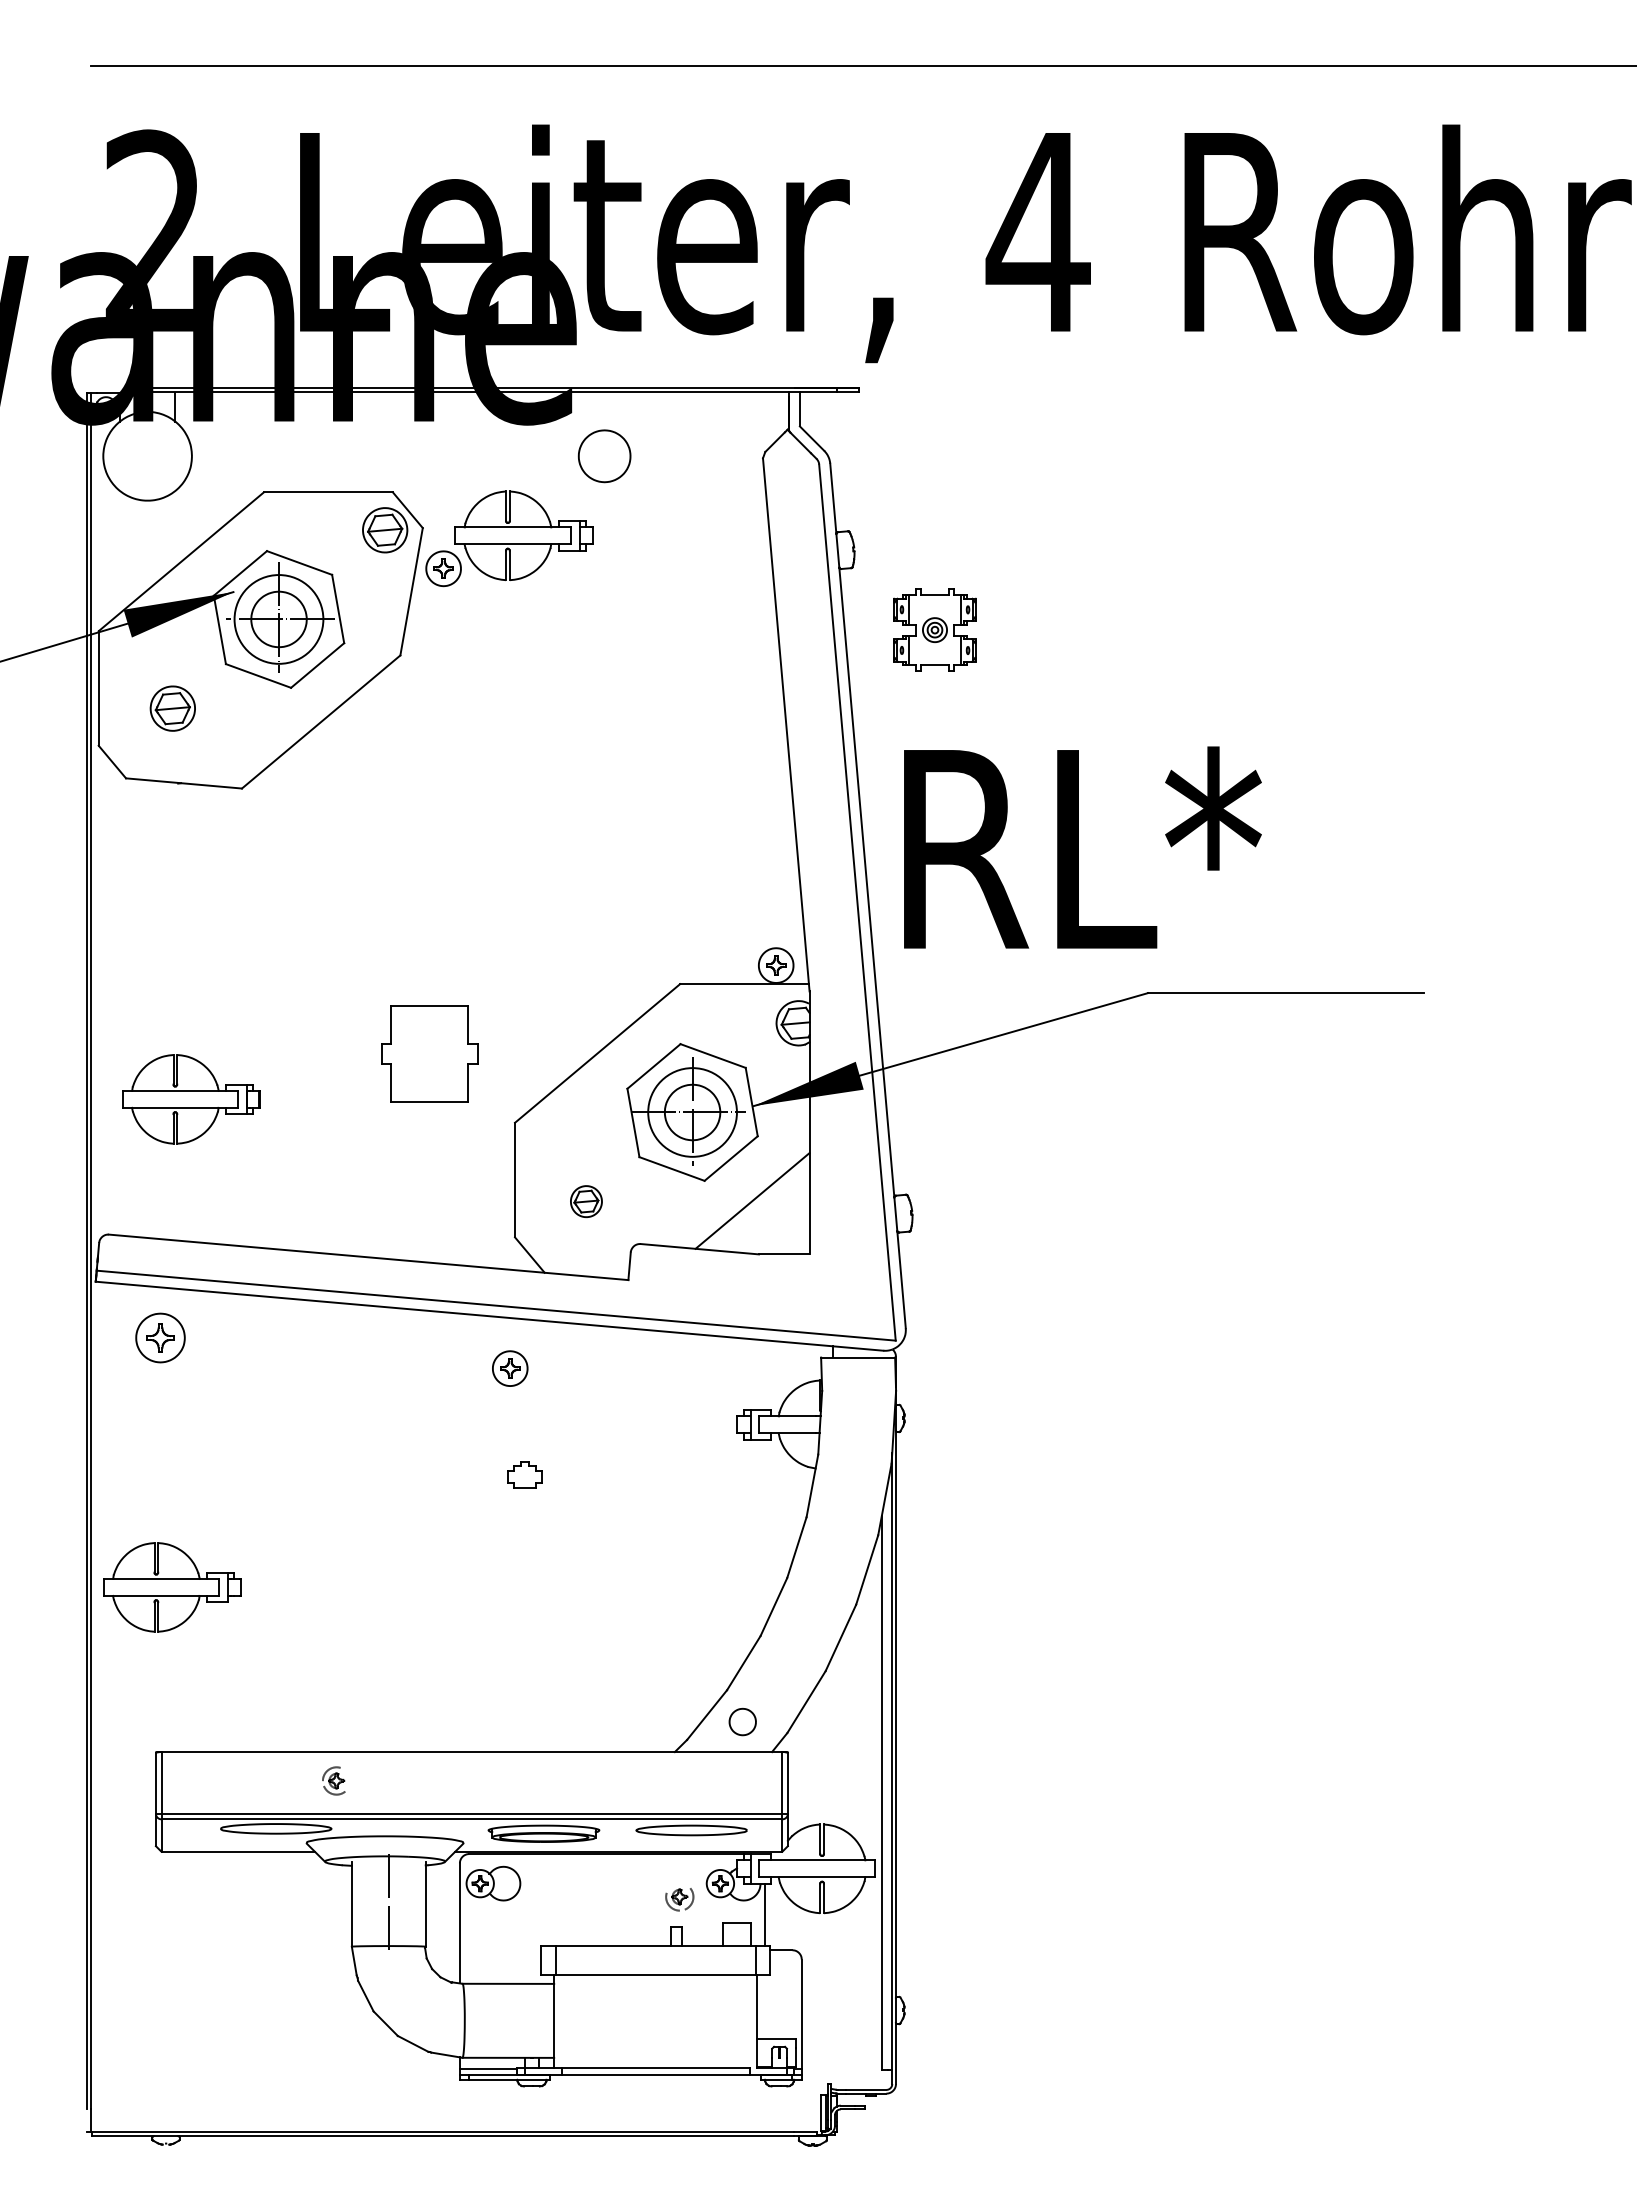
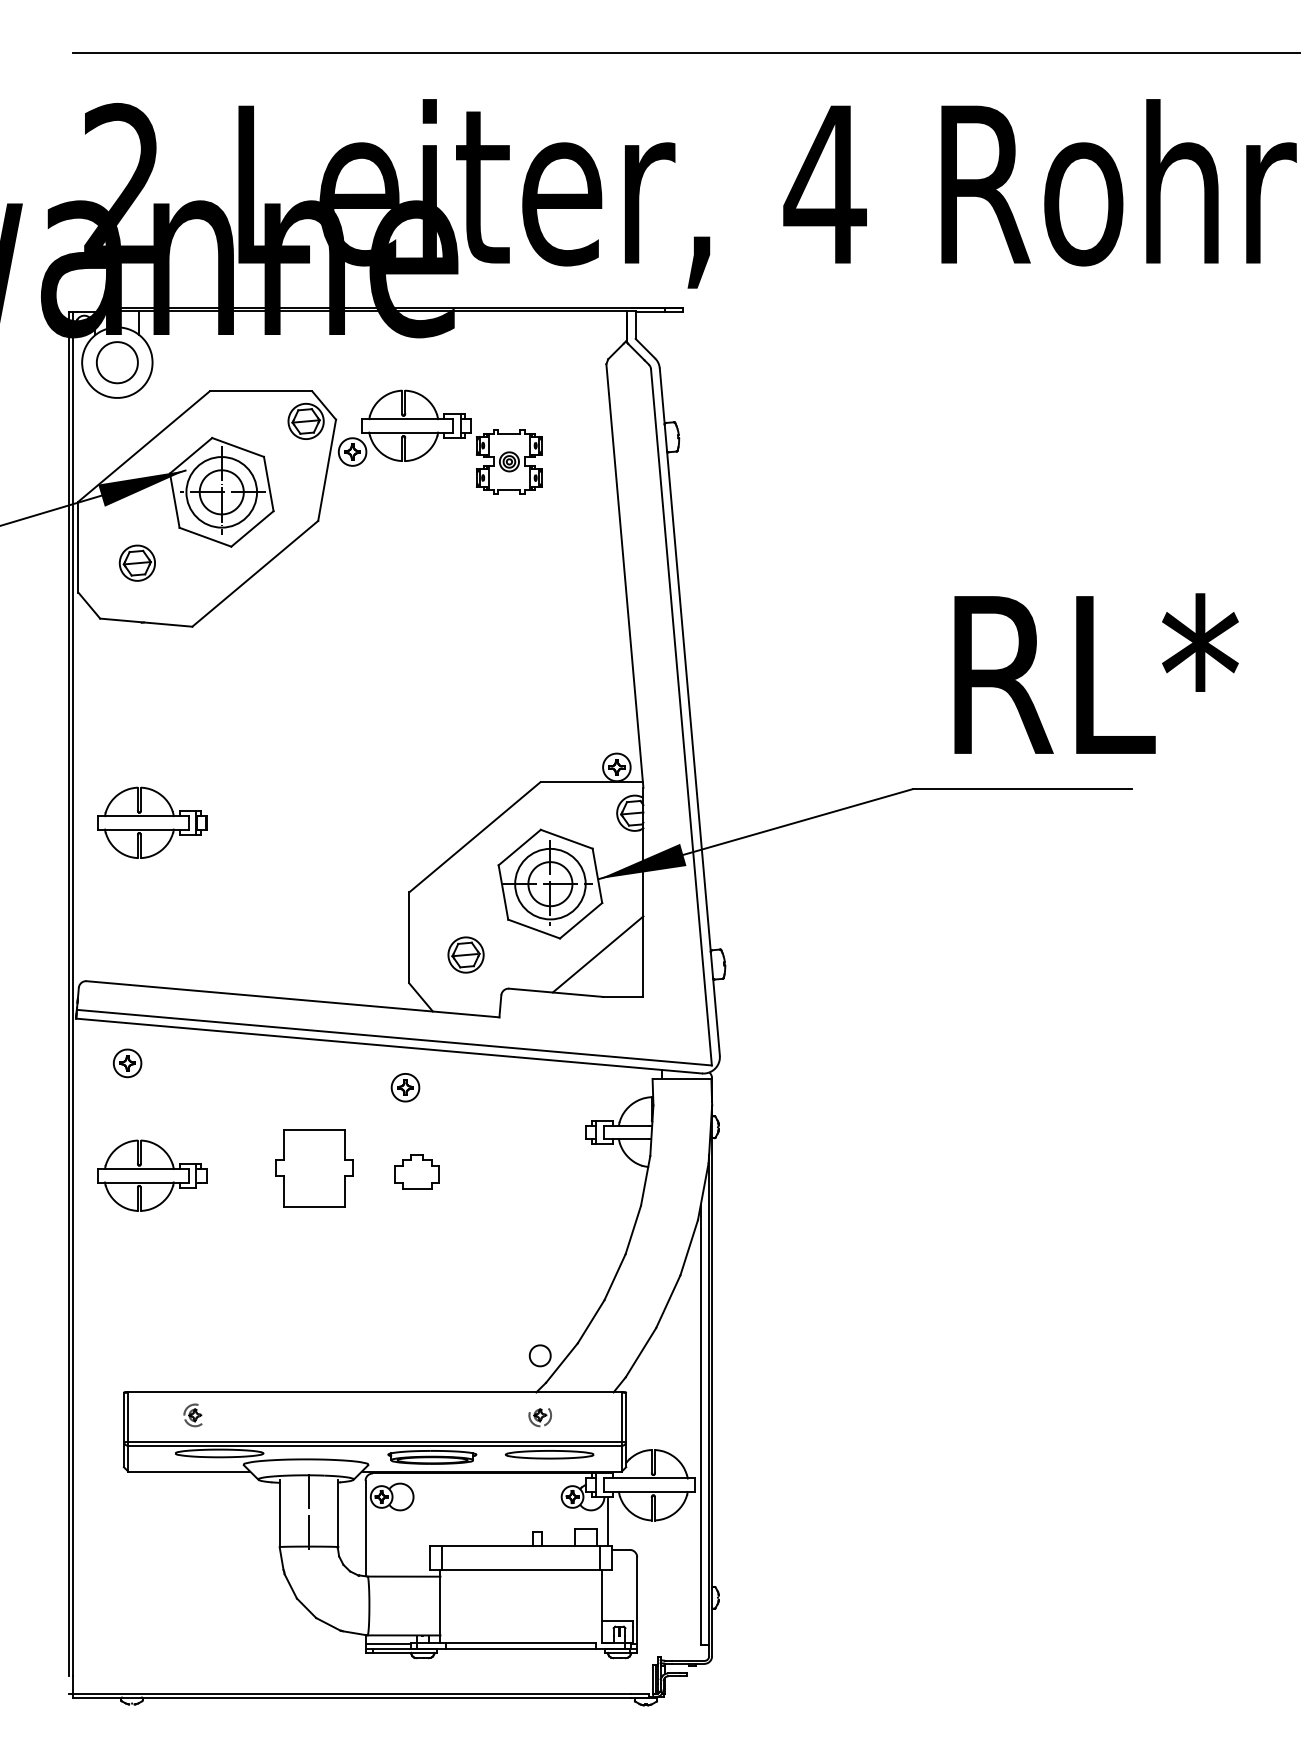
part: (604, 456) -> (117, 362), moved
part: (934, 629) -> (509, 461), moved
text: (1082, 847) -> (1096, 673), moved
part: (429, 1053) -> (314, 1167), moved
part: (191, 1099) -> (152, 822), moved
part: (586, 1201) -> (466, 954), size x1.43
part: (160, 1337) -> (127, 1062), size x0.71
part: (524, 1474) -> (416, 1171), size x1.67
part: (172, 1587) -> (152, 1175), moved
part: (742, 1721) -> (540, 1355), moved
part: (333, 1780) -> (192, 1415), moved
part: (679, 1899) -> (540, 1417), moved

